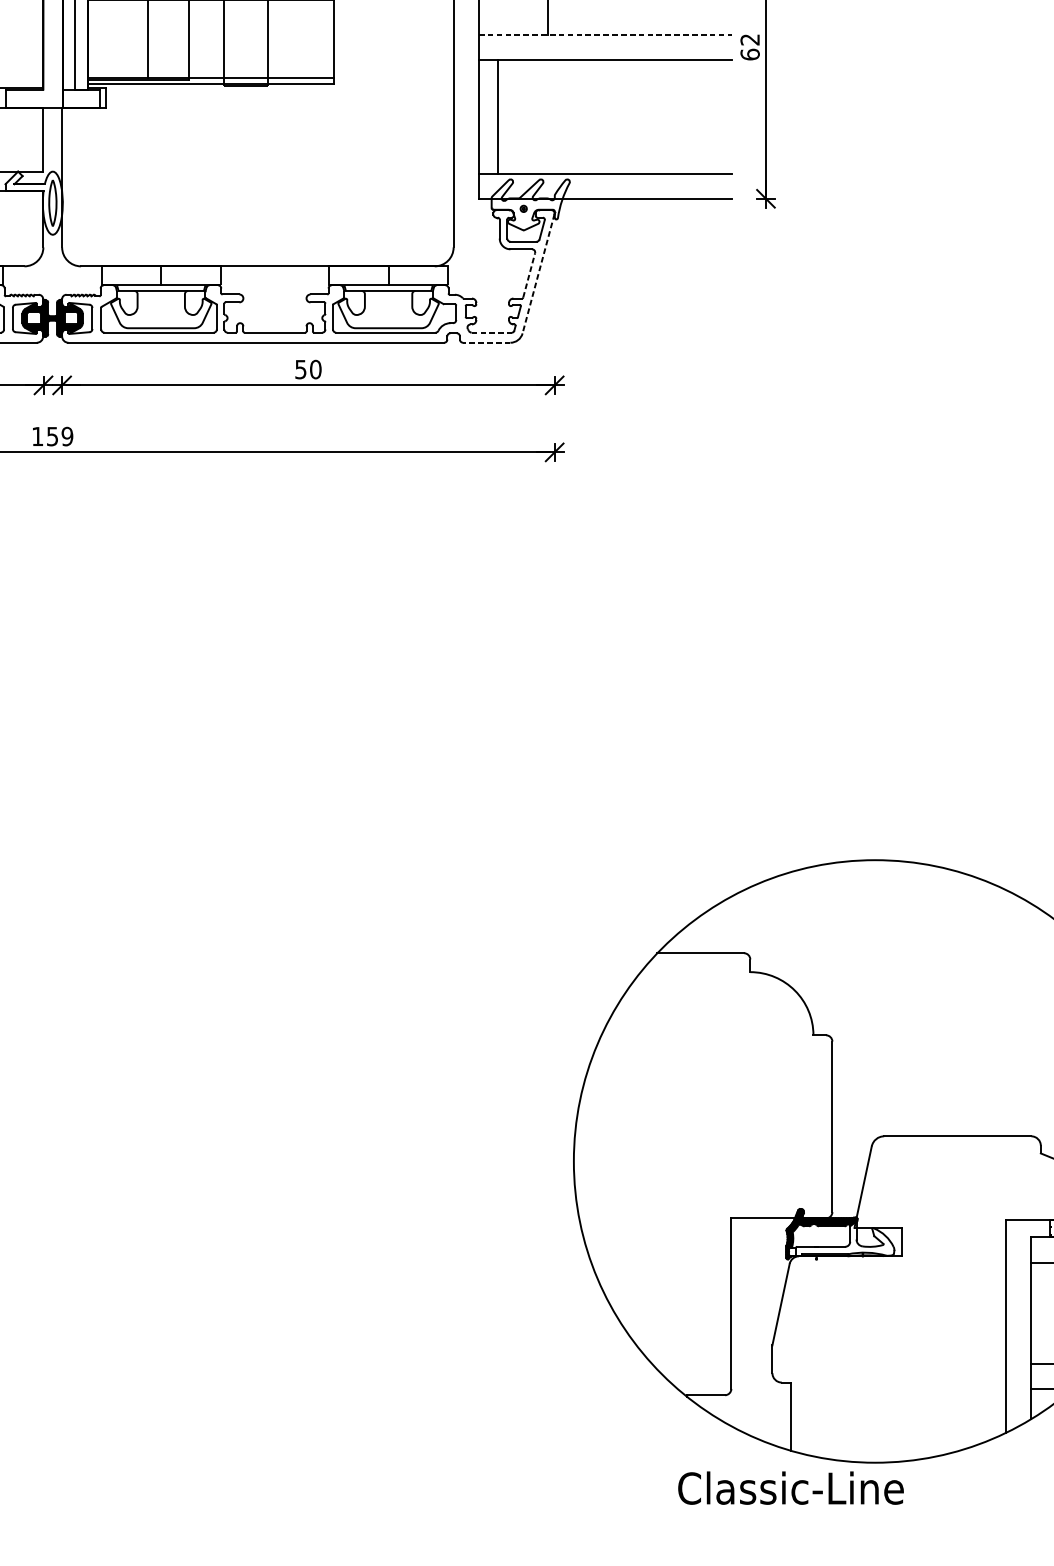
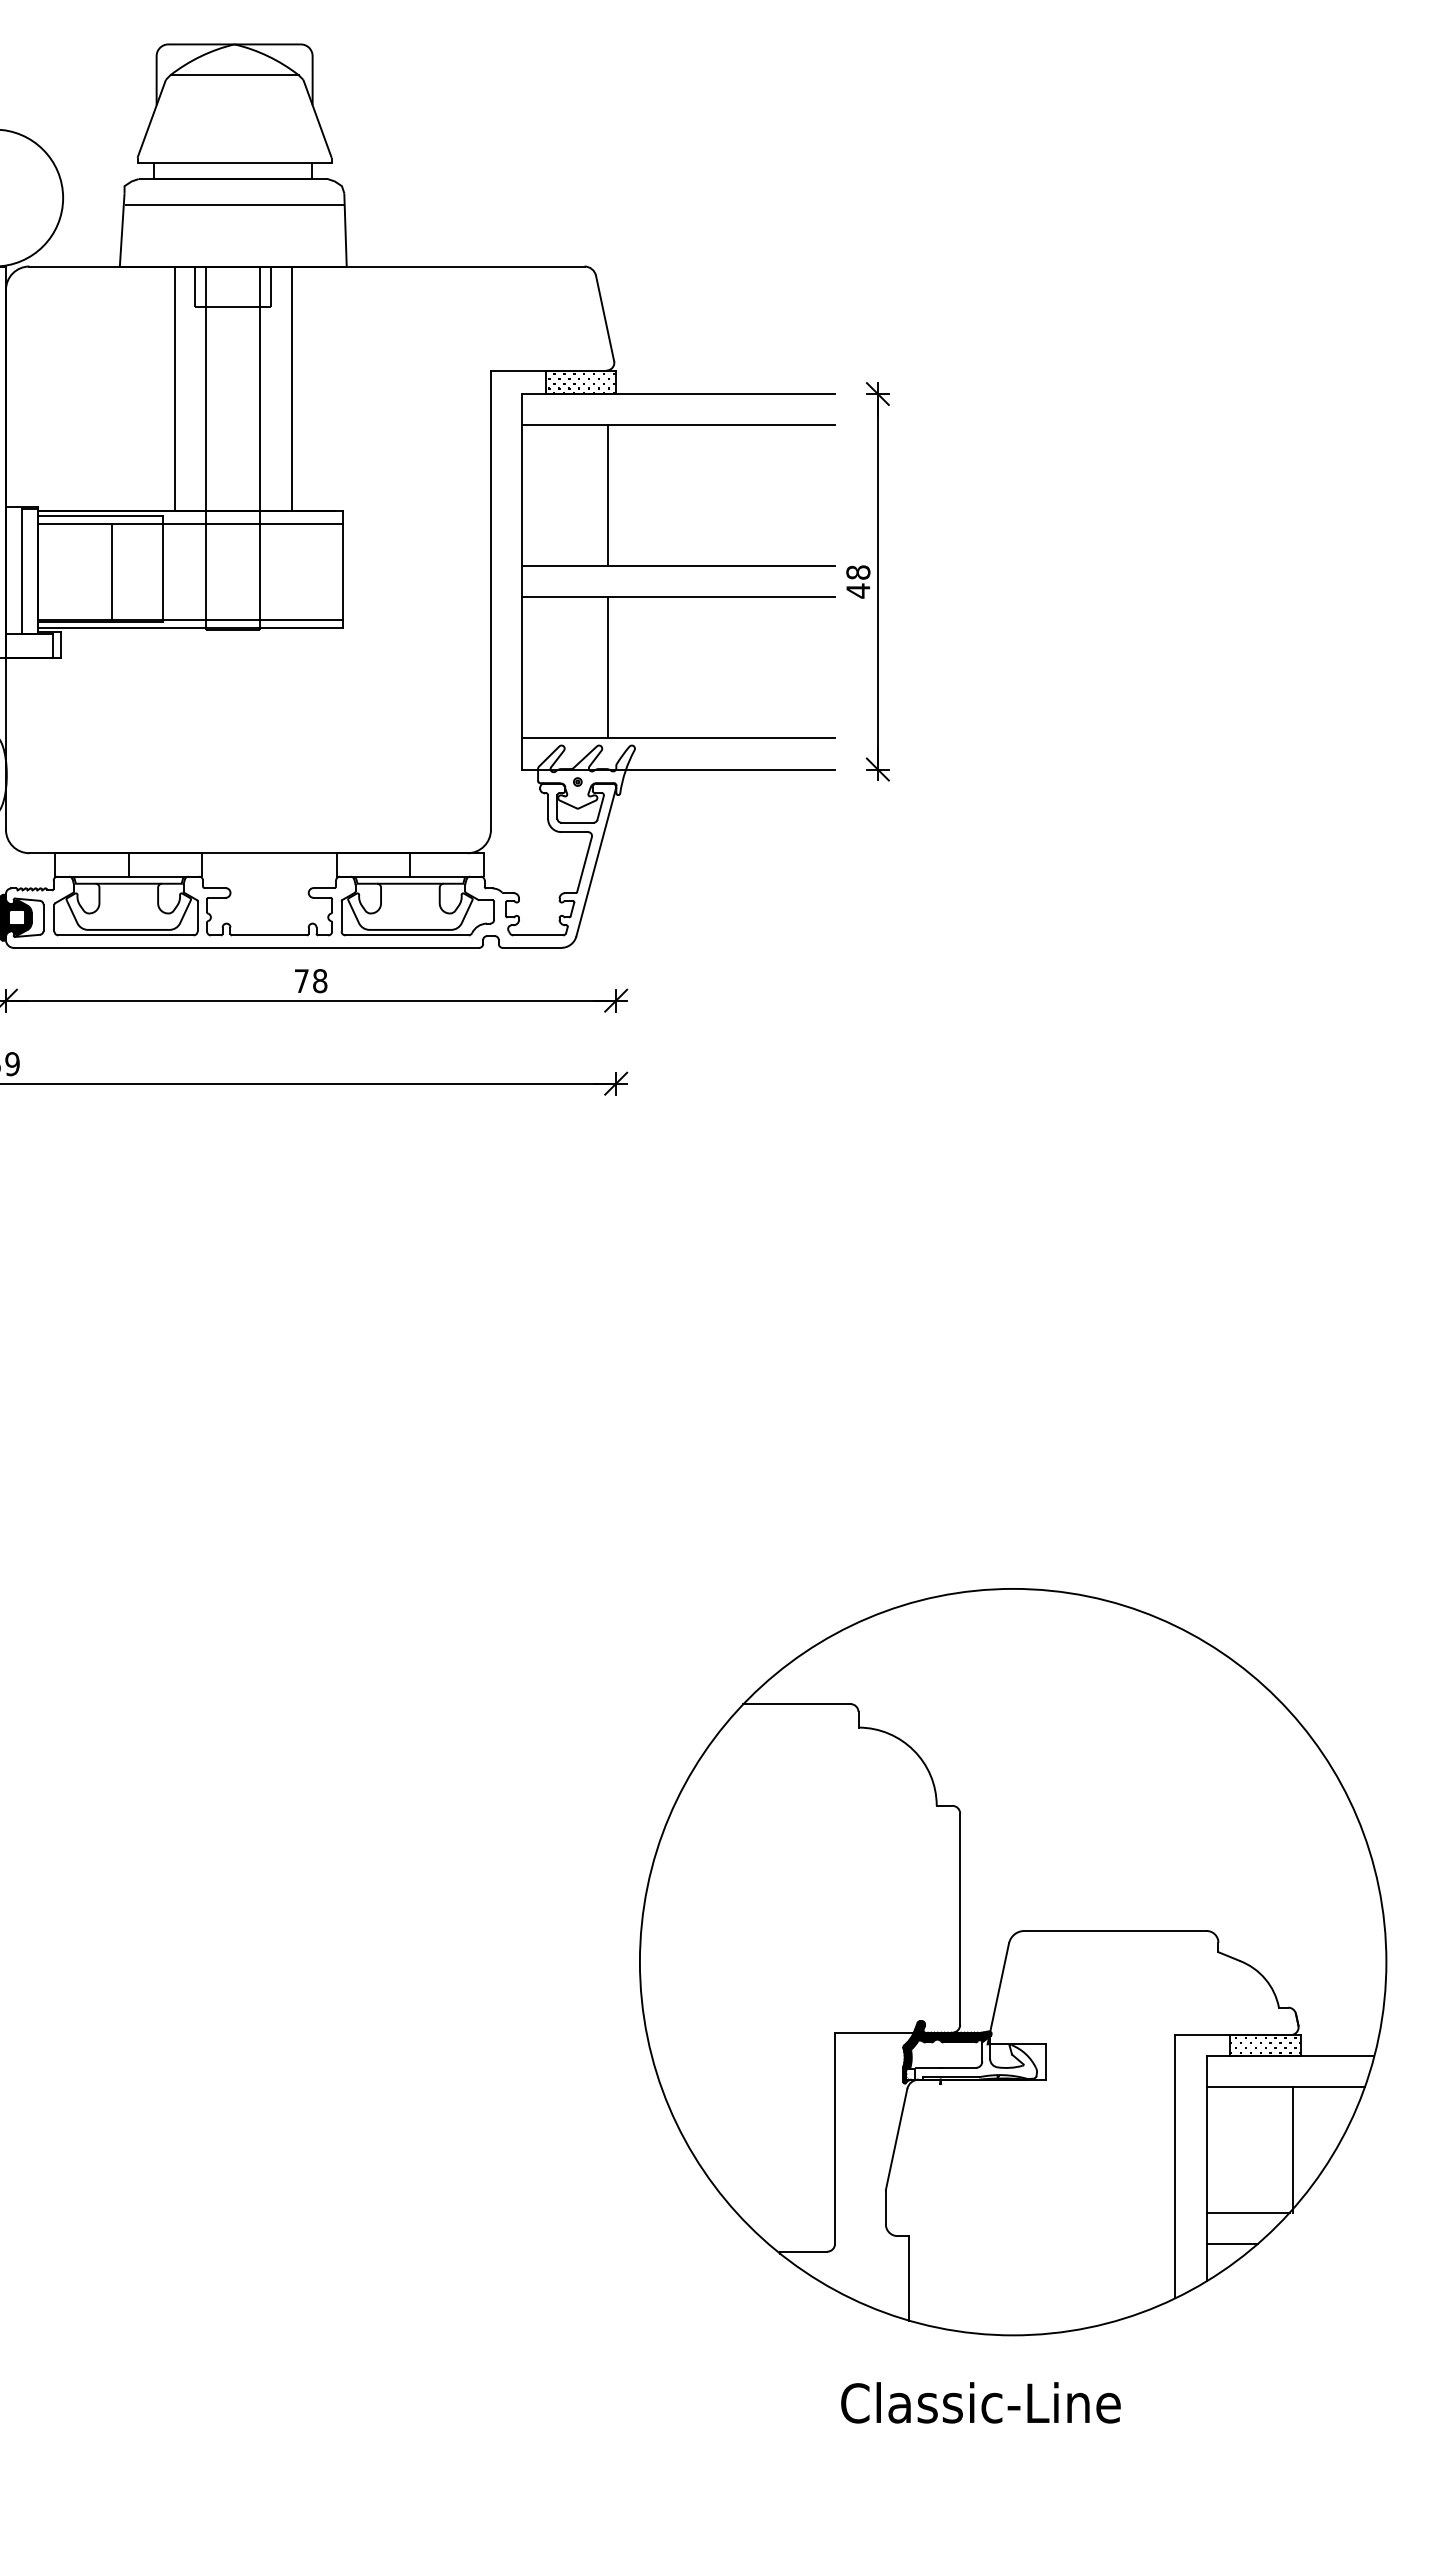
line: (605, 34) -> (679, 566), dashed -> solid
text: (750, 47) -> (858, 581), 62 -> 48
line: (497, 116) -> (608, 667), moved
line: (538, 273) -> (596, 862), dashed -> solid
line: (529, 275) -> (584, 864), dashed -> solid
line: (491, 332) -> (538, 935), dashed -> solid
line: (486, 342) -> (531, 947), dashed -> solid
text: (307, 369) -> (310, 981), 50 -> 78
text: (790, 1487) -> (980, 2402), moved

